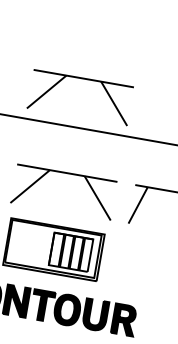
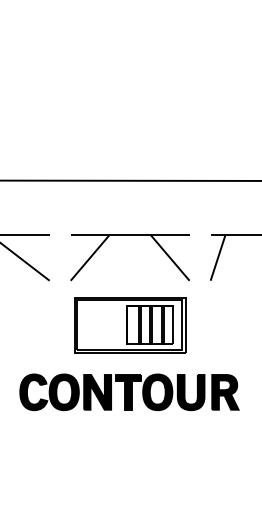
part: (83, 78) -> (129, 123), removed

